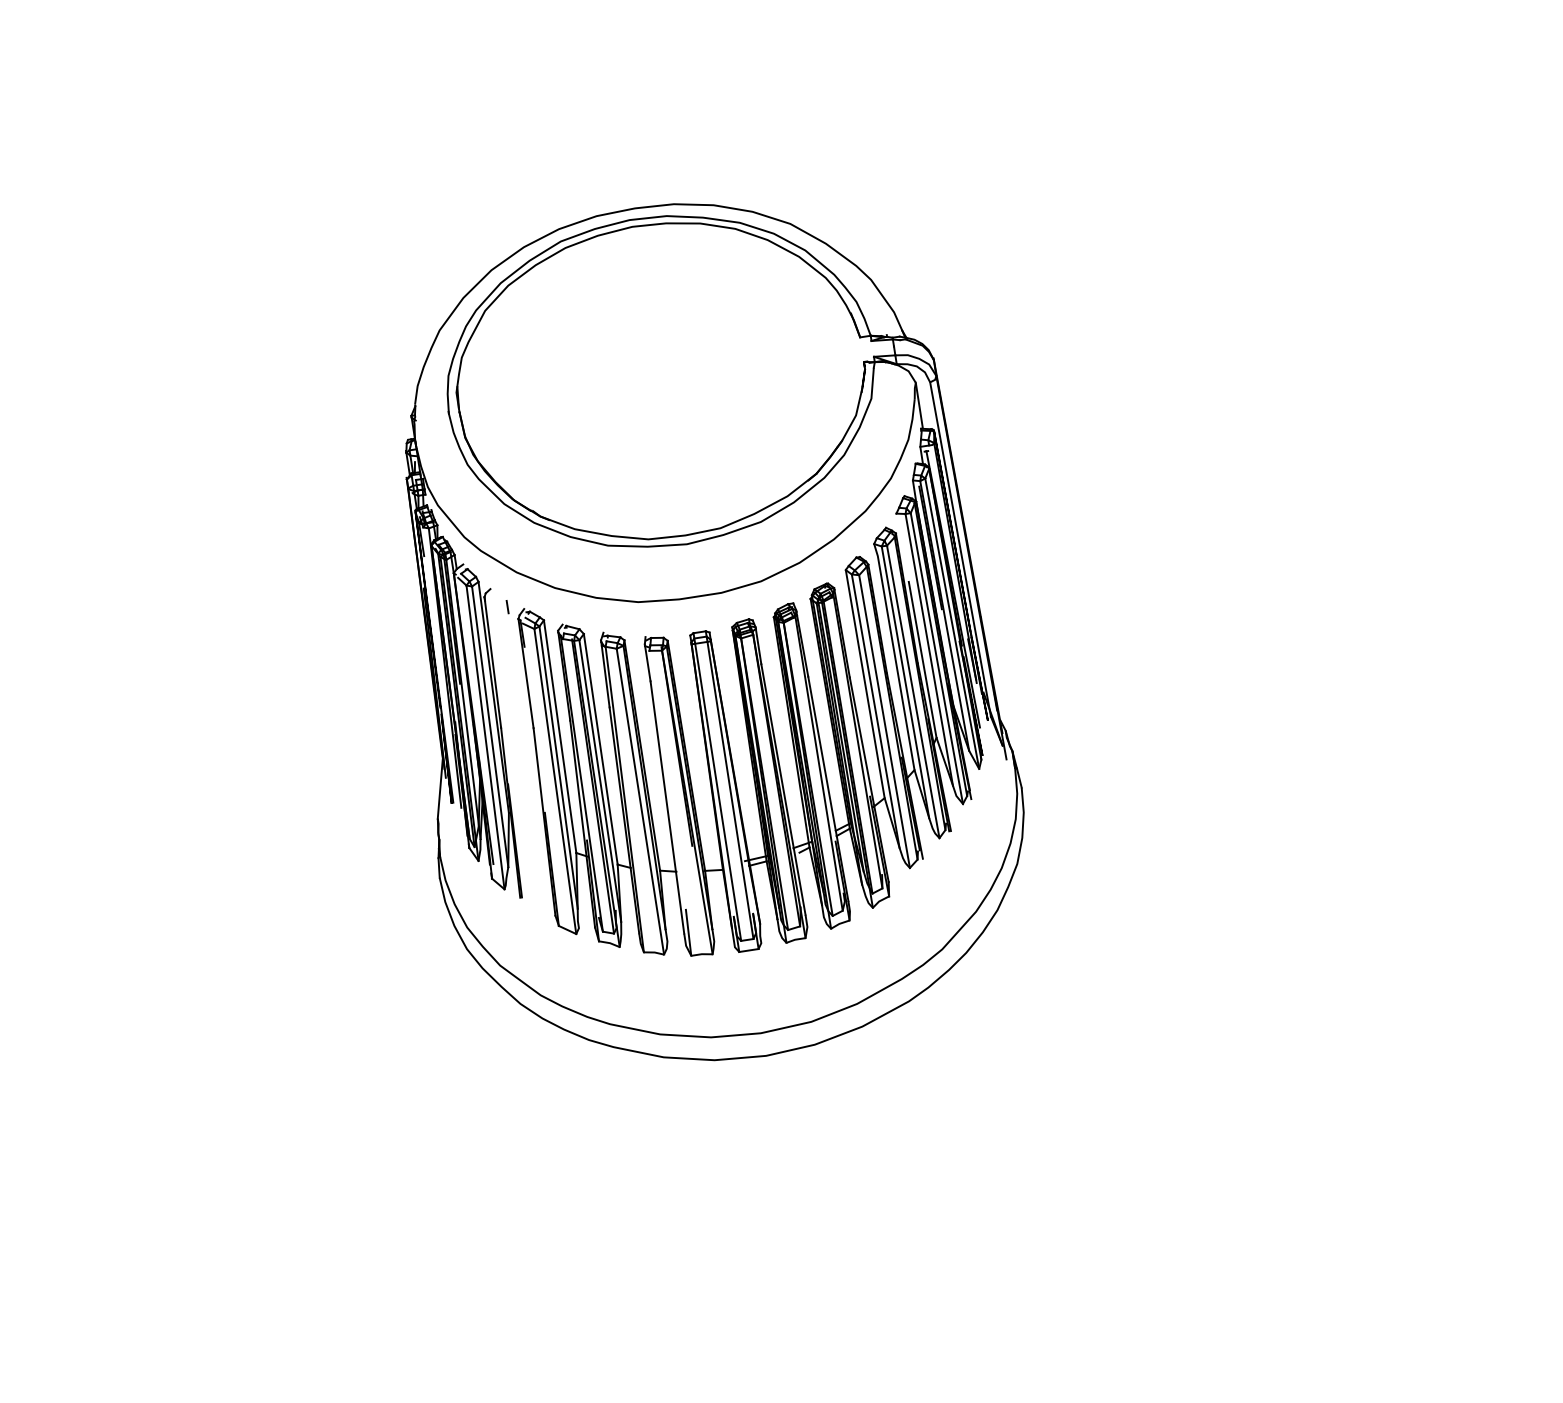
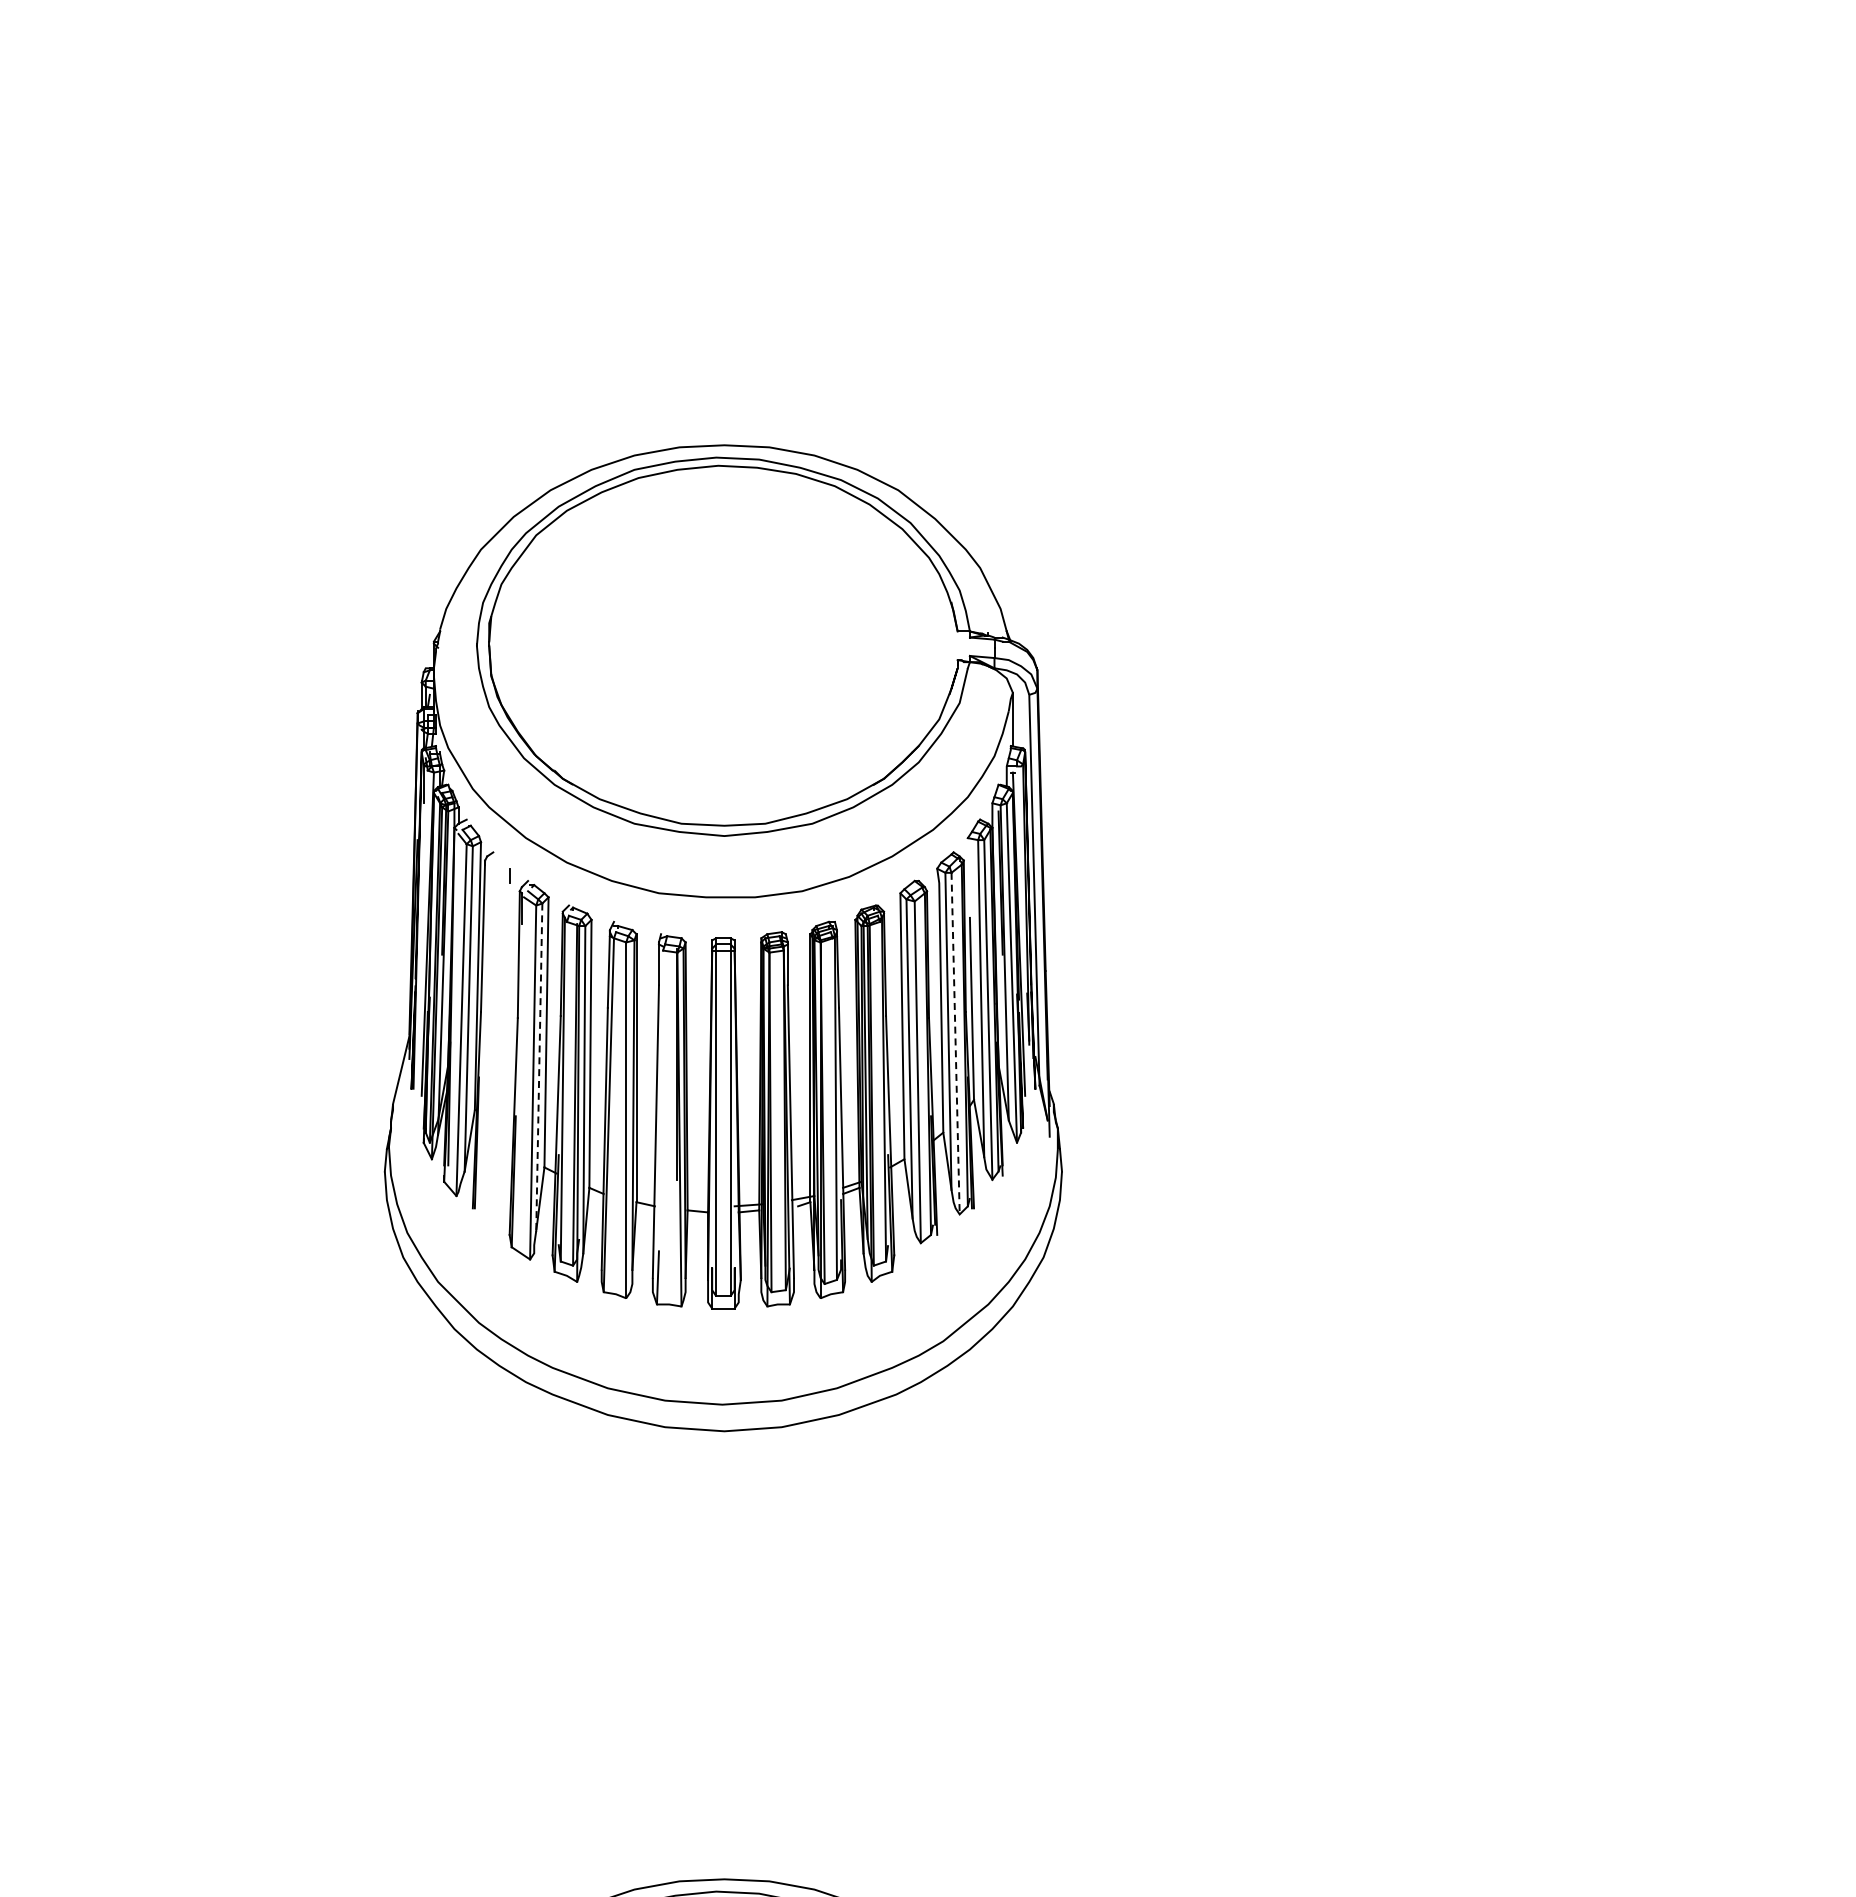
line: (913, 691) -> (955, 1043), solid -> dashed
line: (558, 767) -> (539, 1067), solid -> dashed

